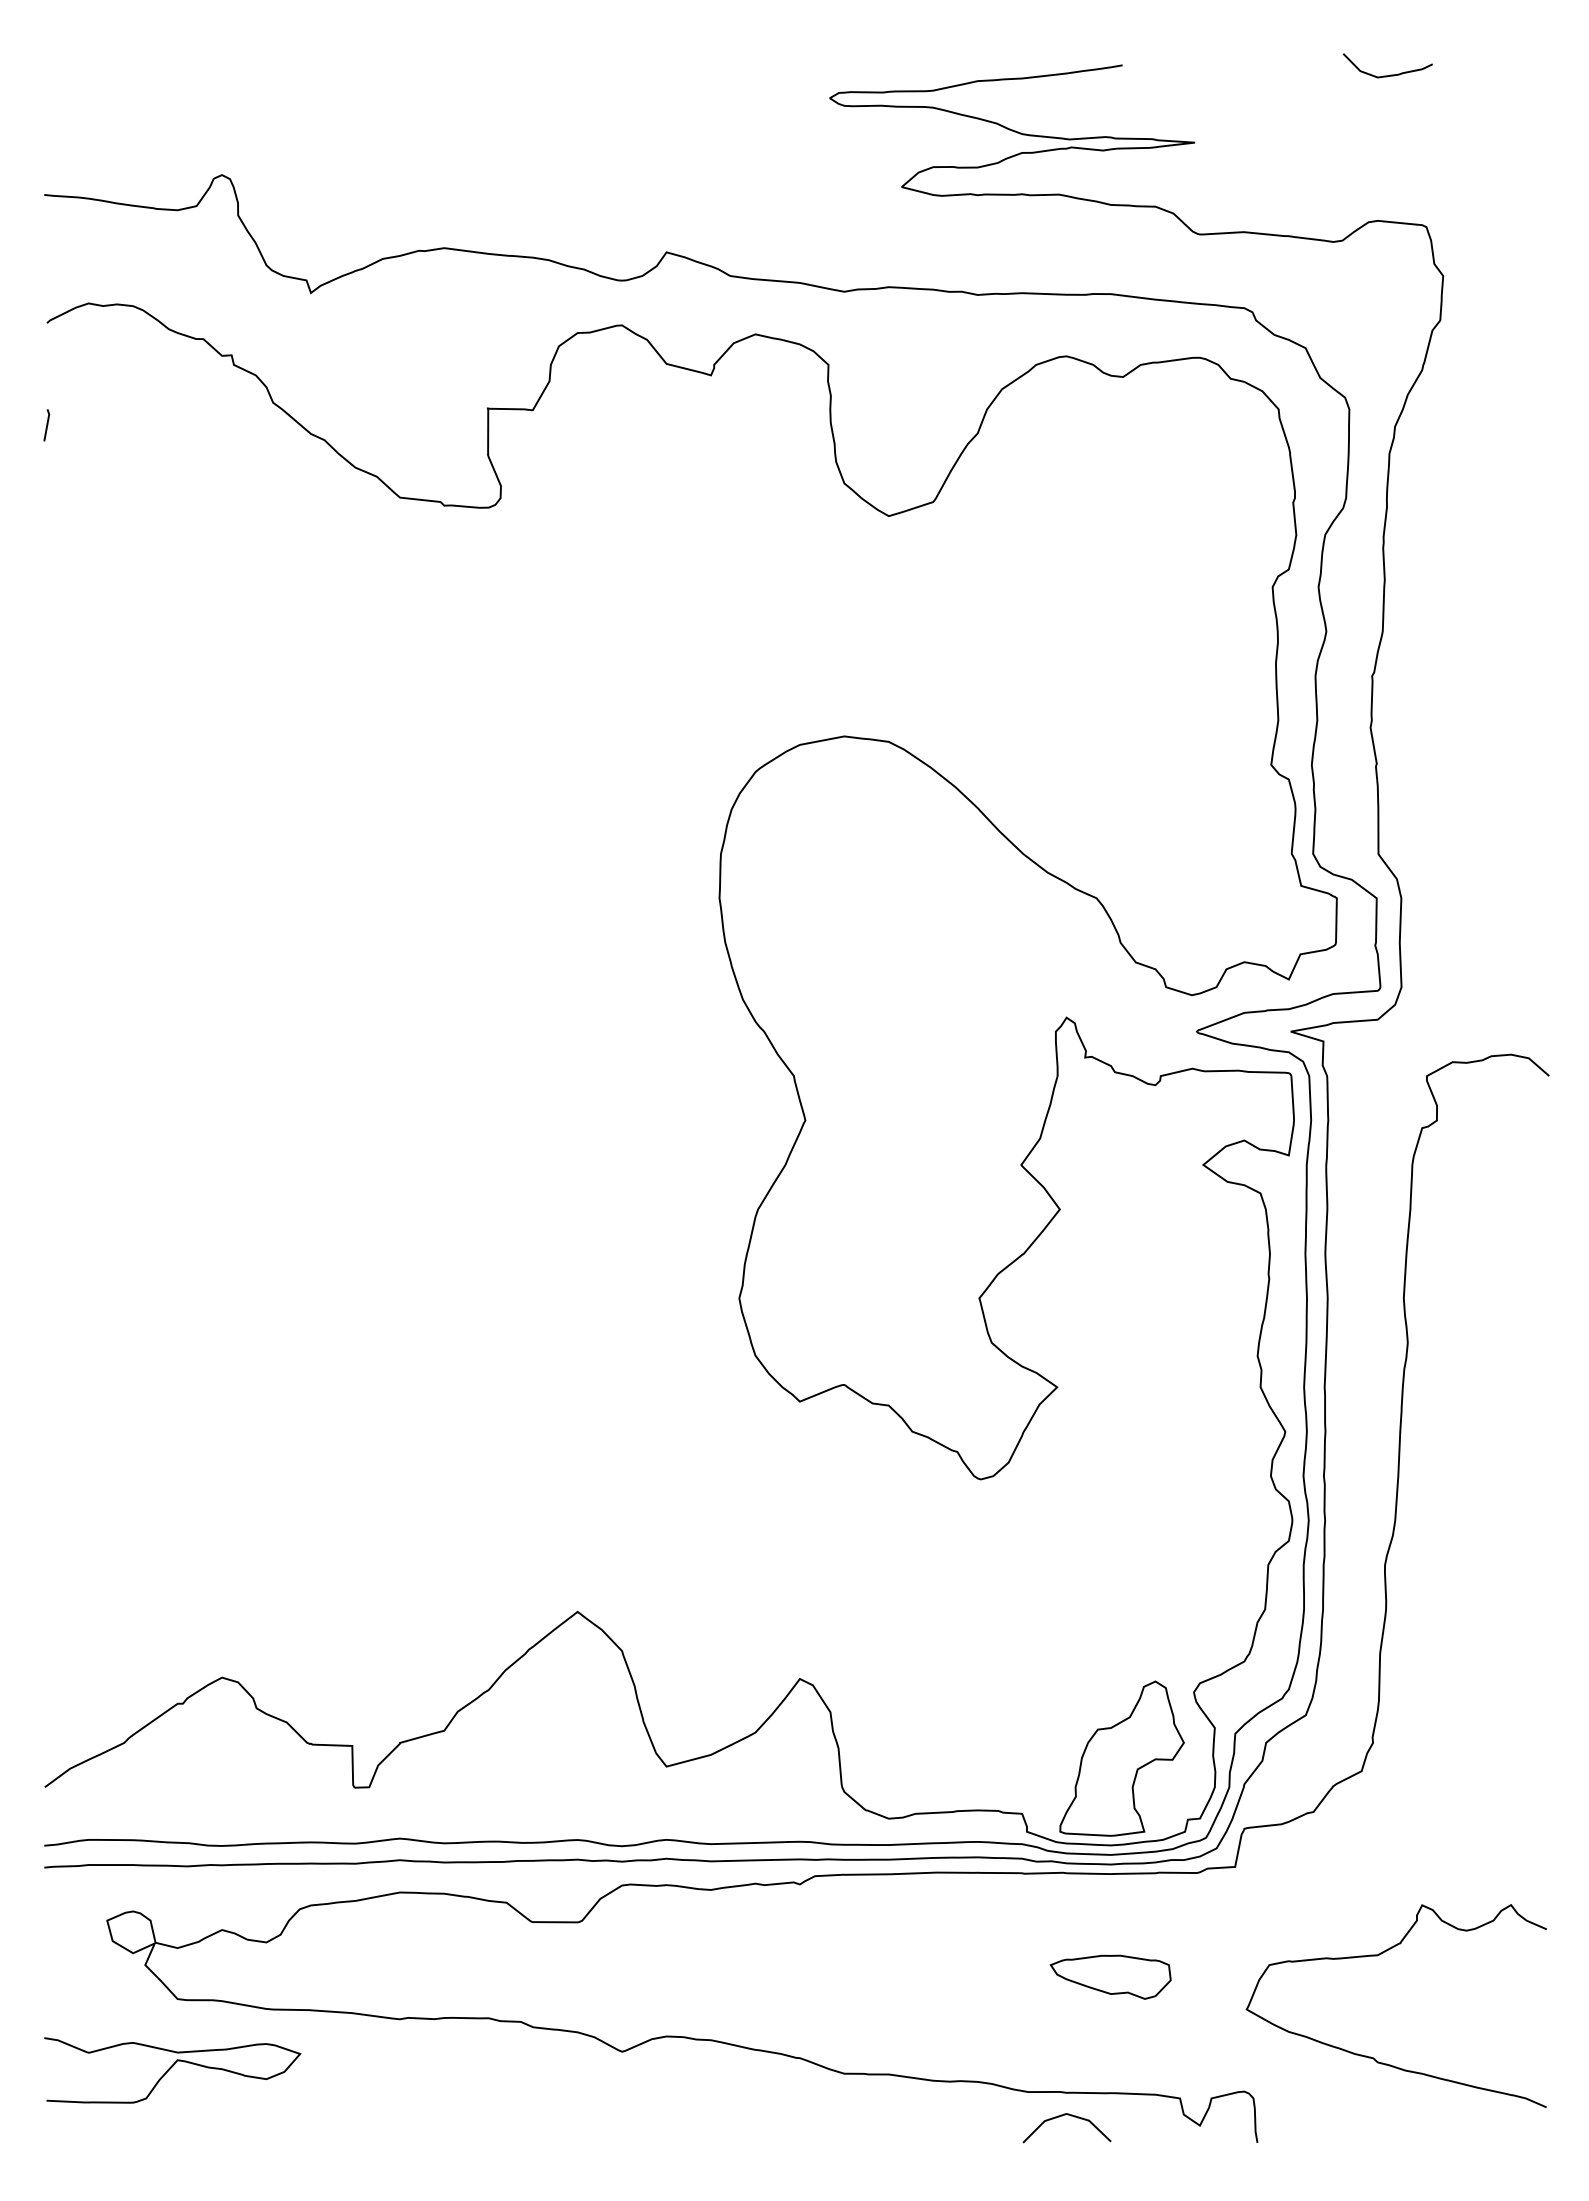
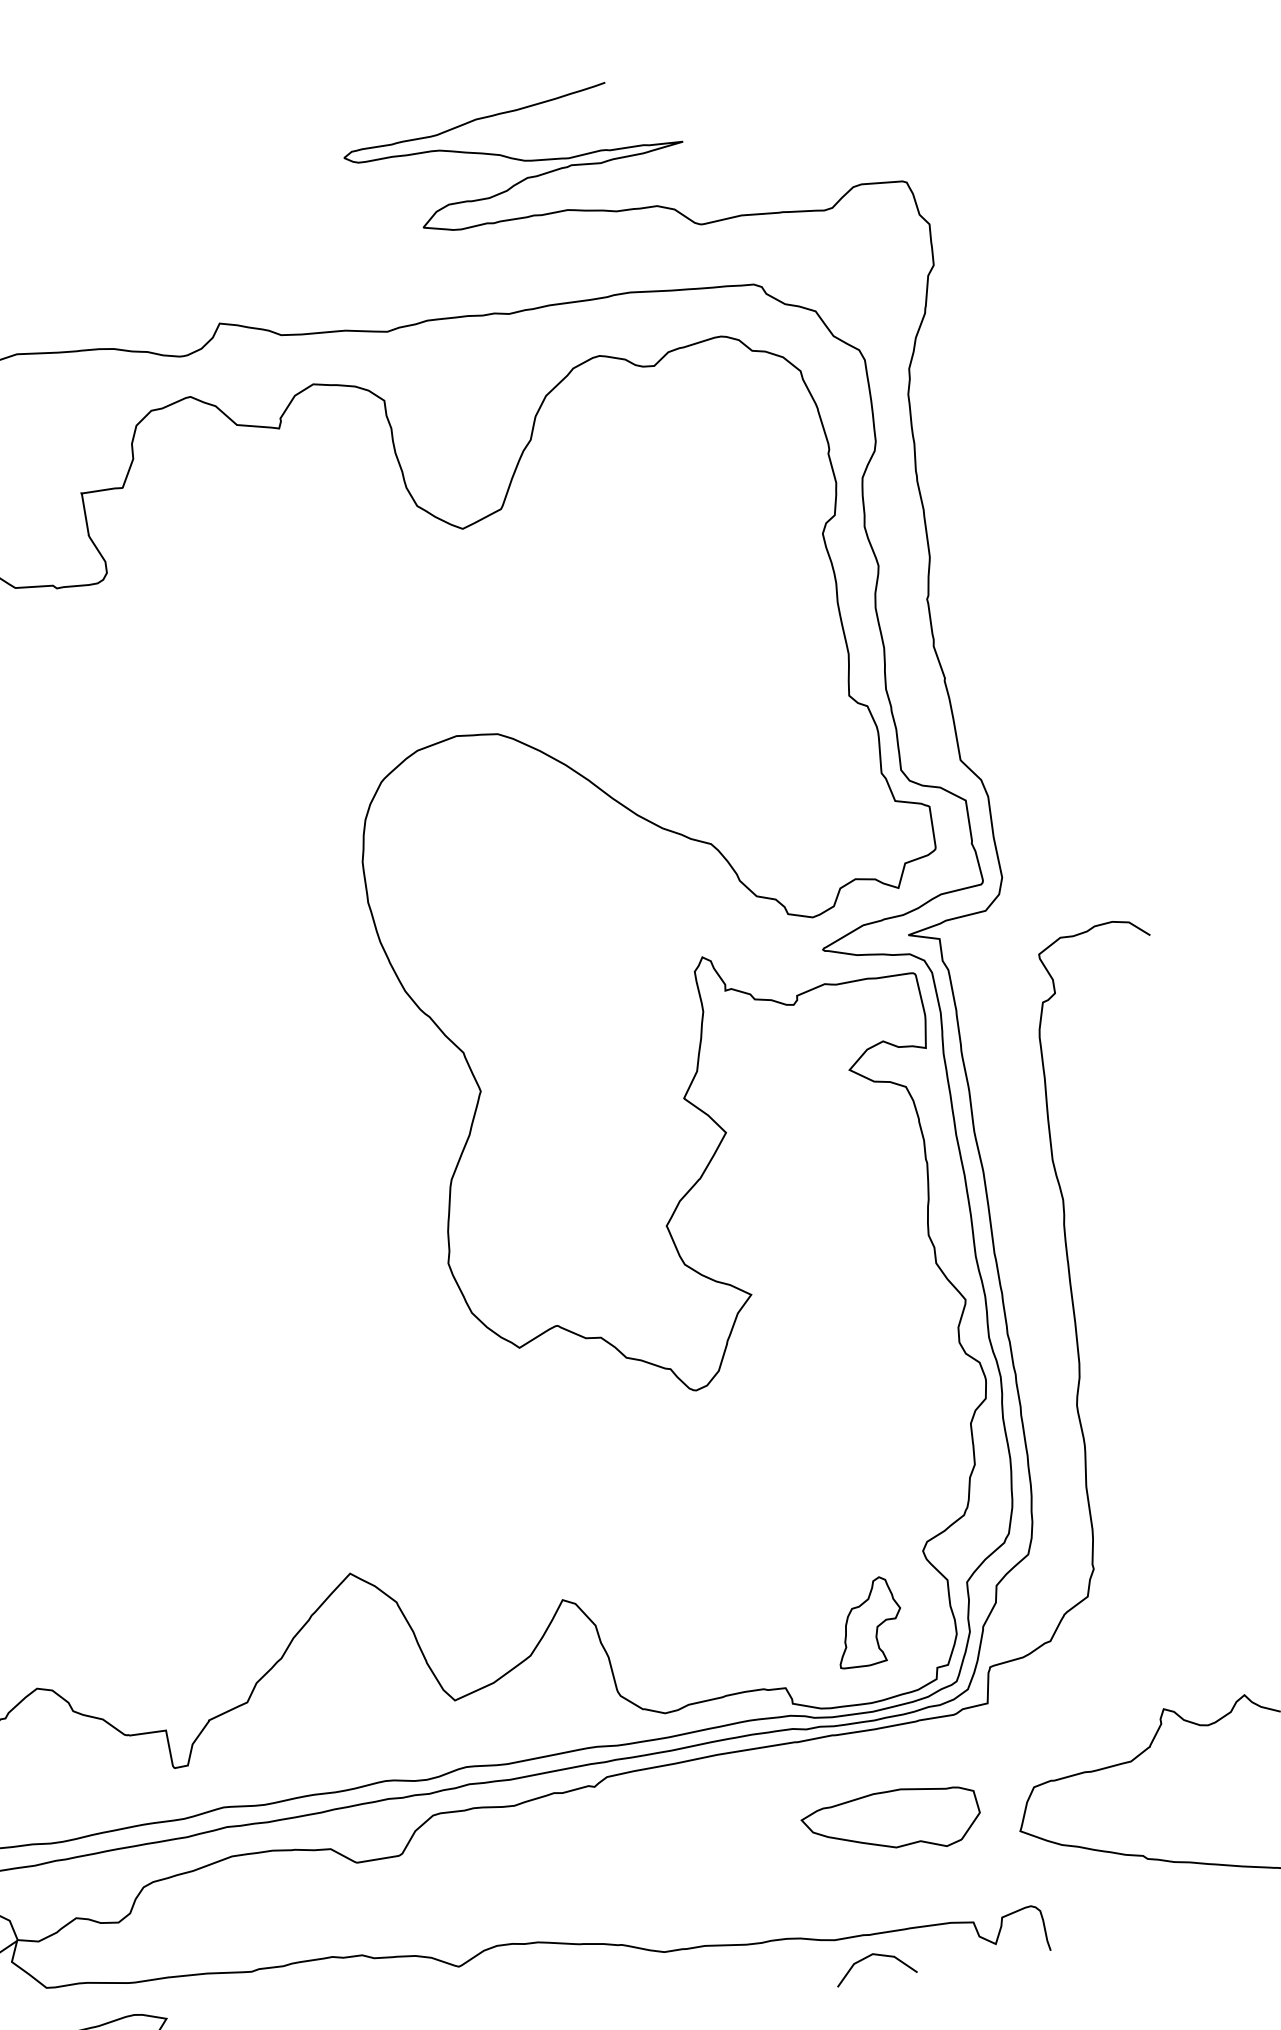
curve: (1390, 74) -> (850, 49), removed
part: (1121, 1758) -> (867, 1622), size x0.6
part: (1110, 1976) -> (891, 1822), size x1.6

